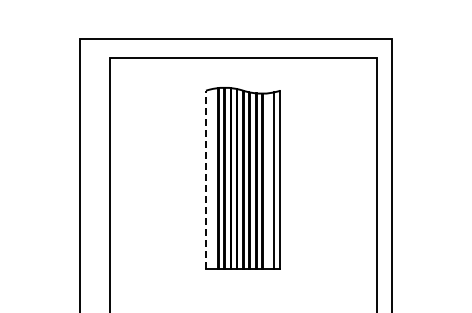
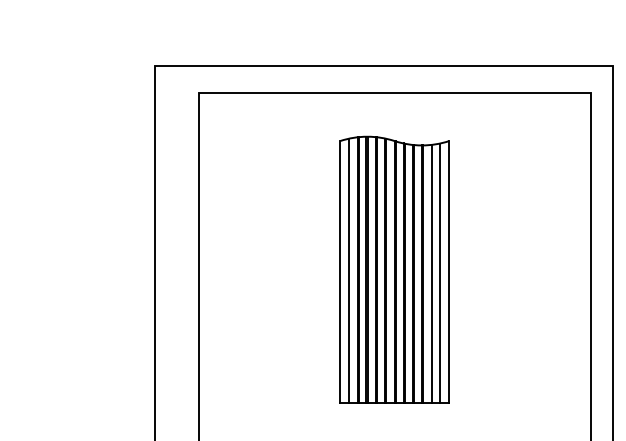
line: (206, 179) -> (340, 271), dashed -> solid
line: (212, 179) -> (349, 271), added
line: (268, 181) -> (431, 274), added

